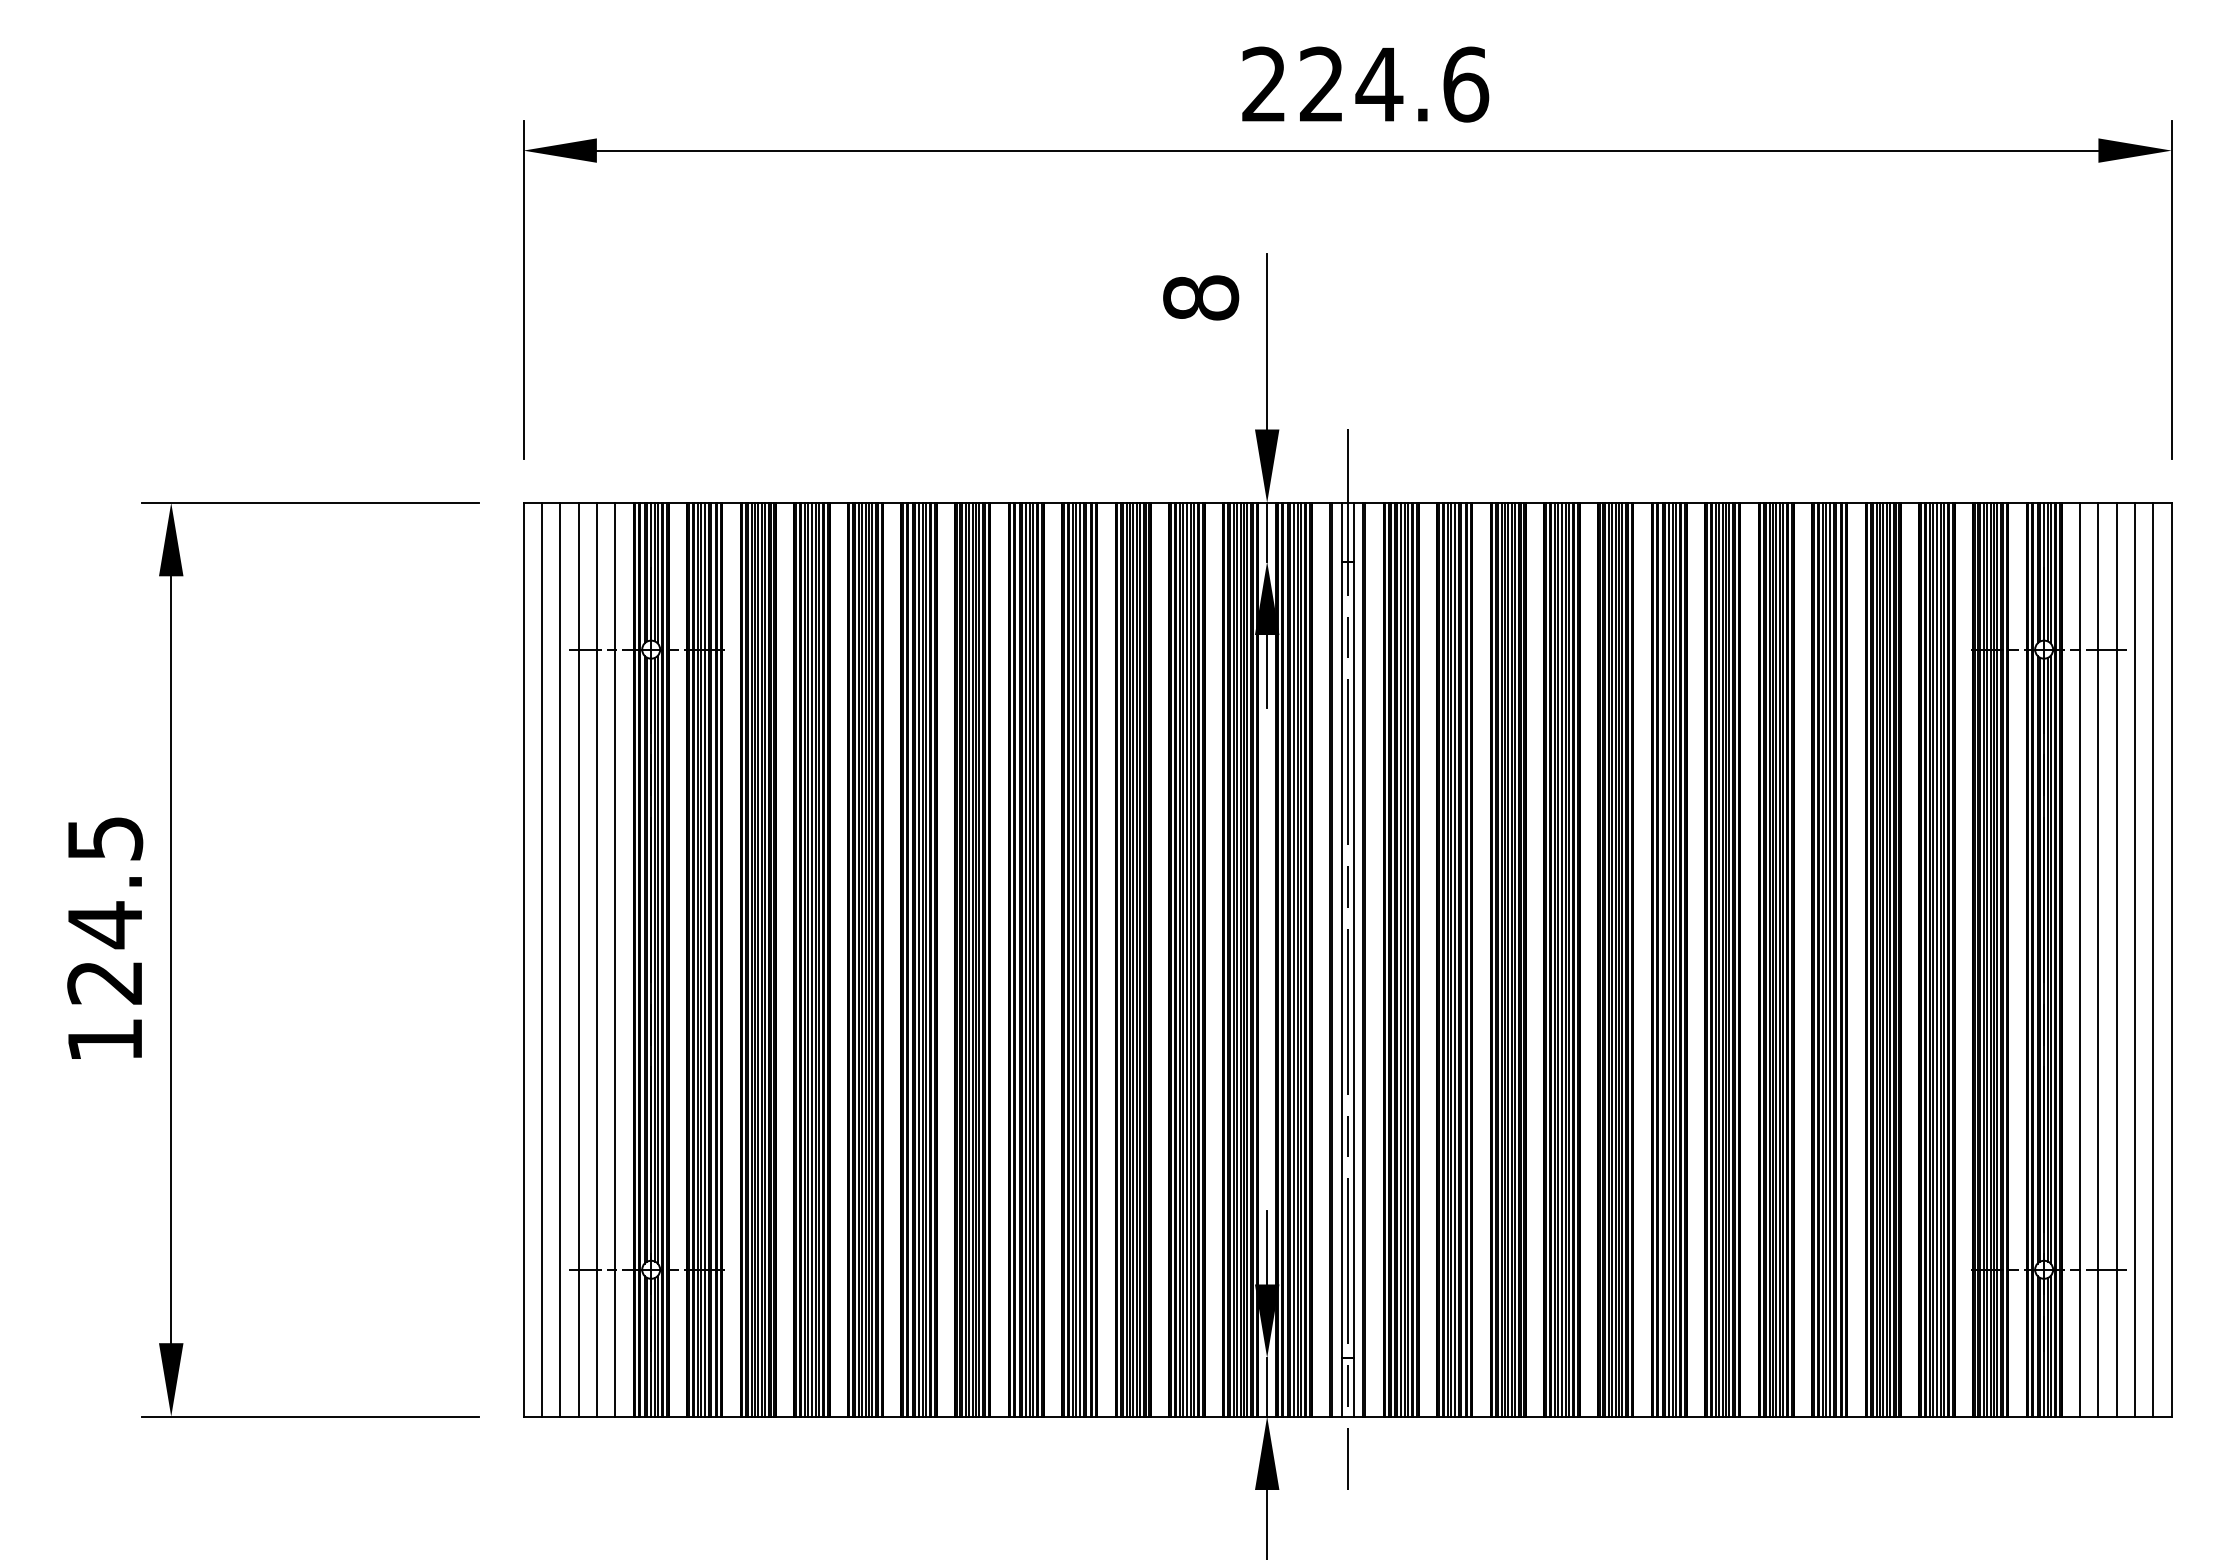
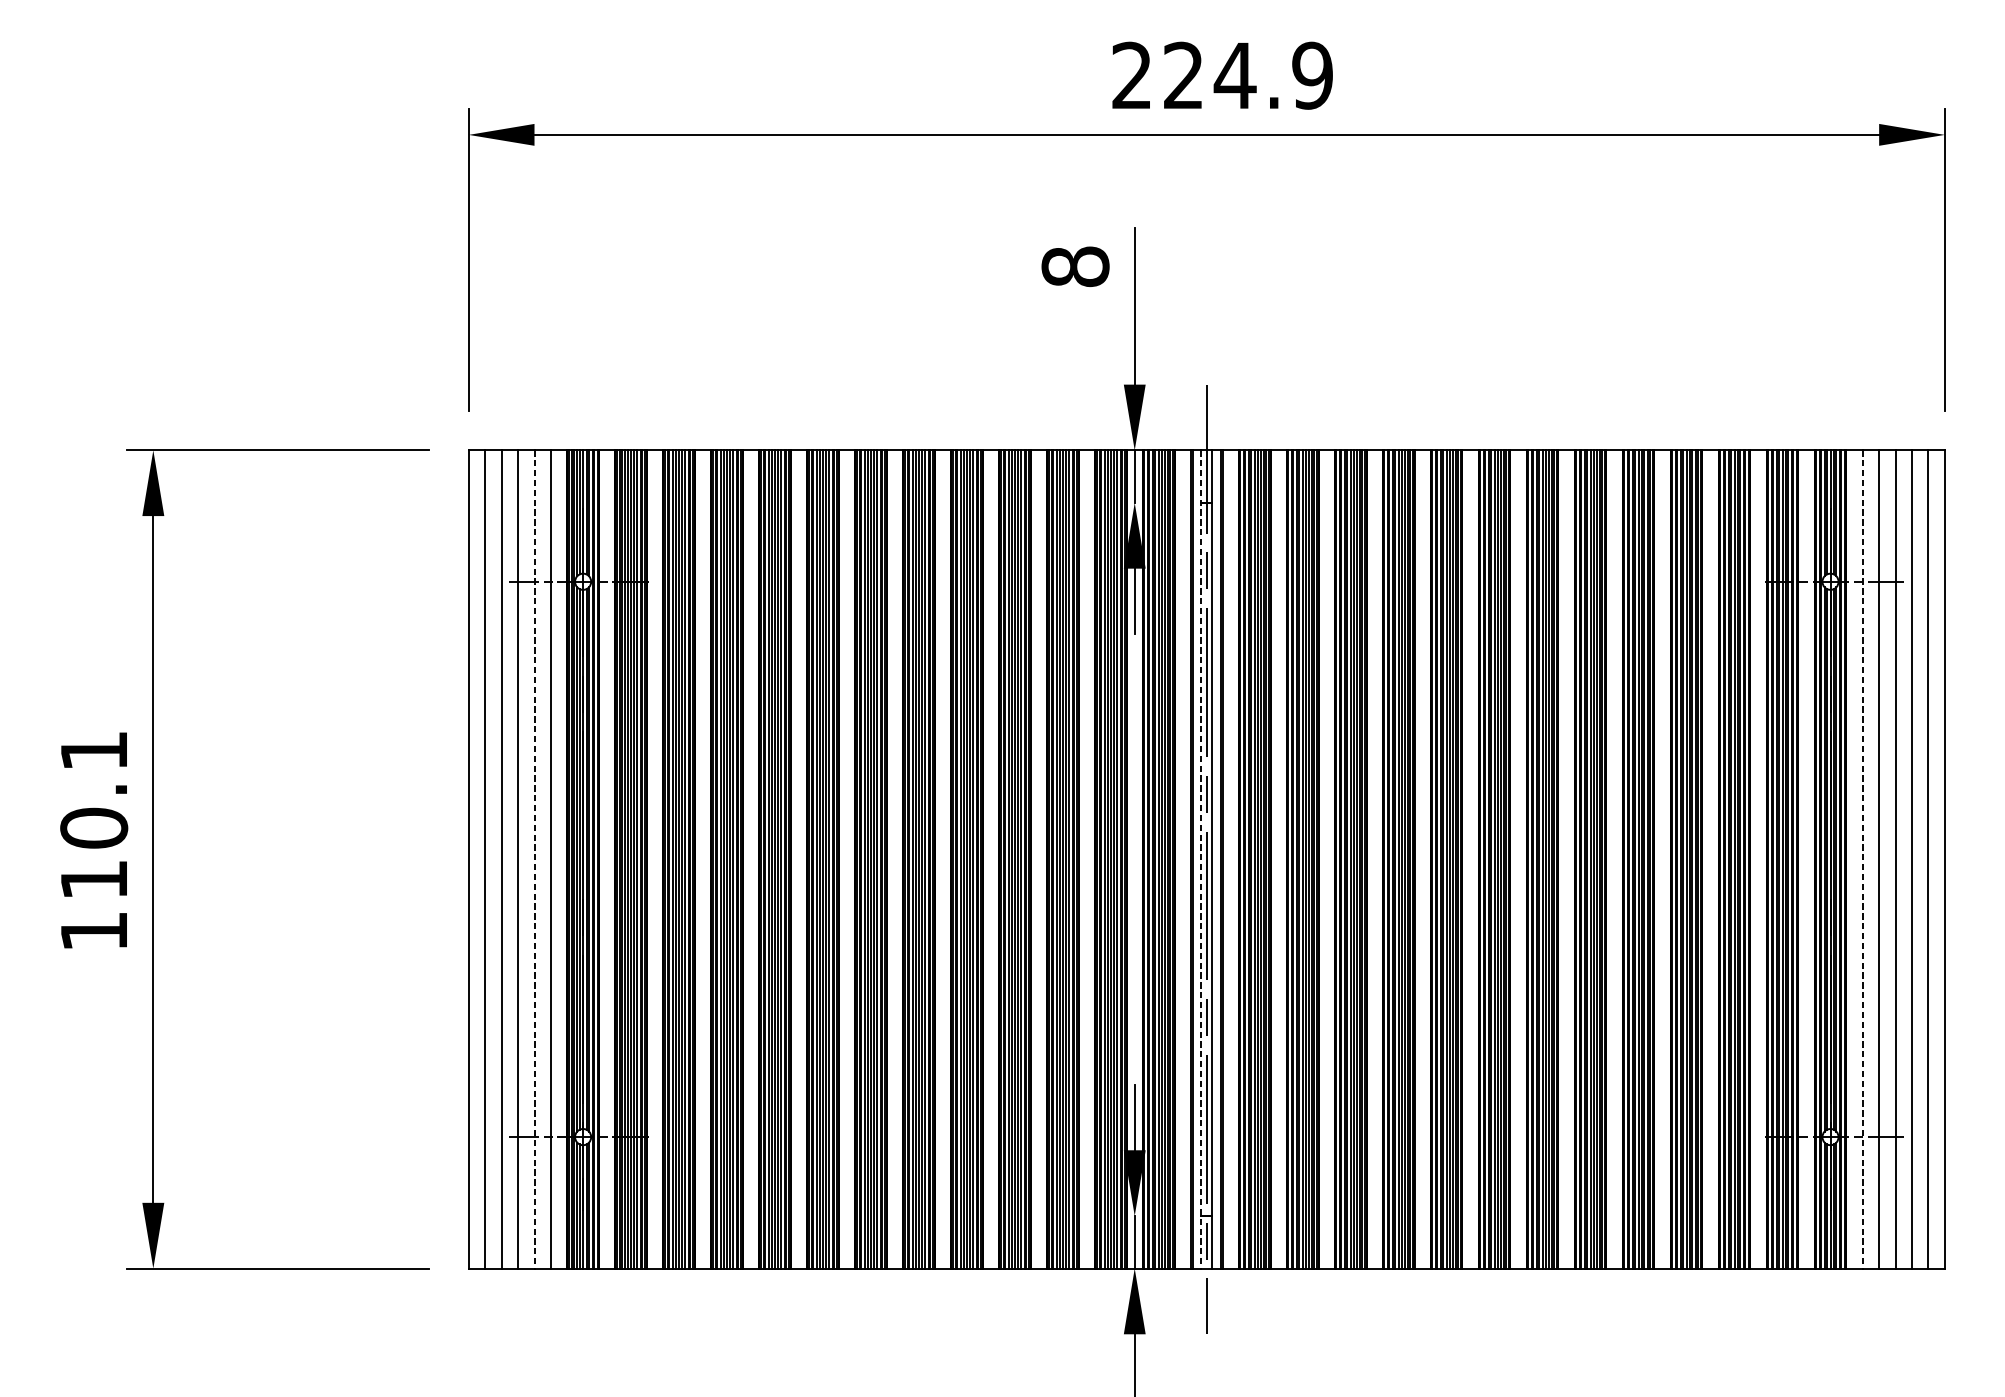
text: (1466, 84) -> (1313, 75), 224.6 -> 224.9
text: (105, 910) -> (94, 815), 124.5 -> 110.1
line: (596, 959) -> (534, 859), solid -> dashed
line: (1341, 959) -> (1201, 859), solid -> dashed
line: (2080, 959) -> (1863, 859), solid -> dashed

